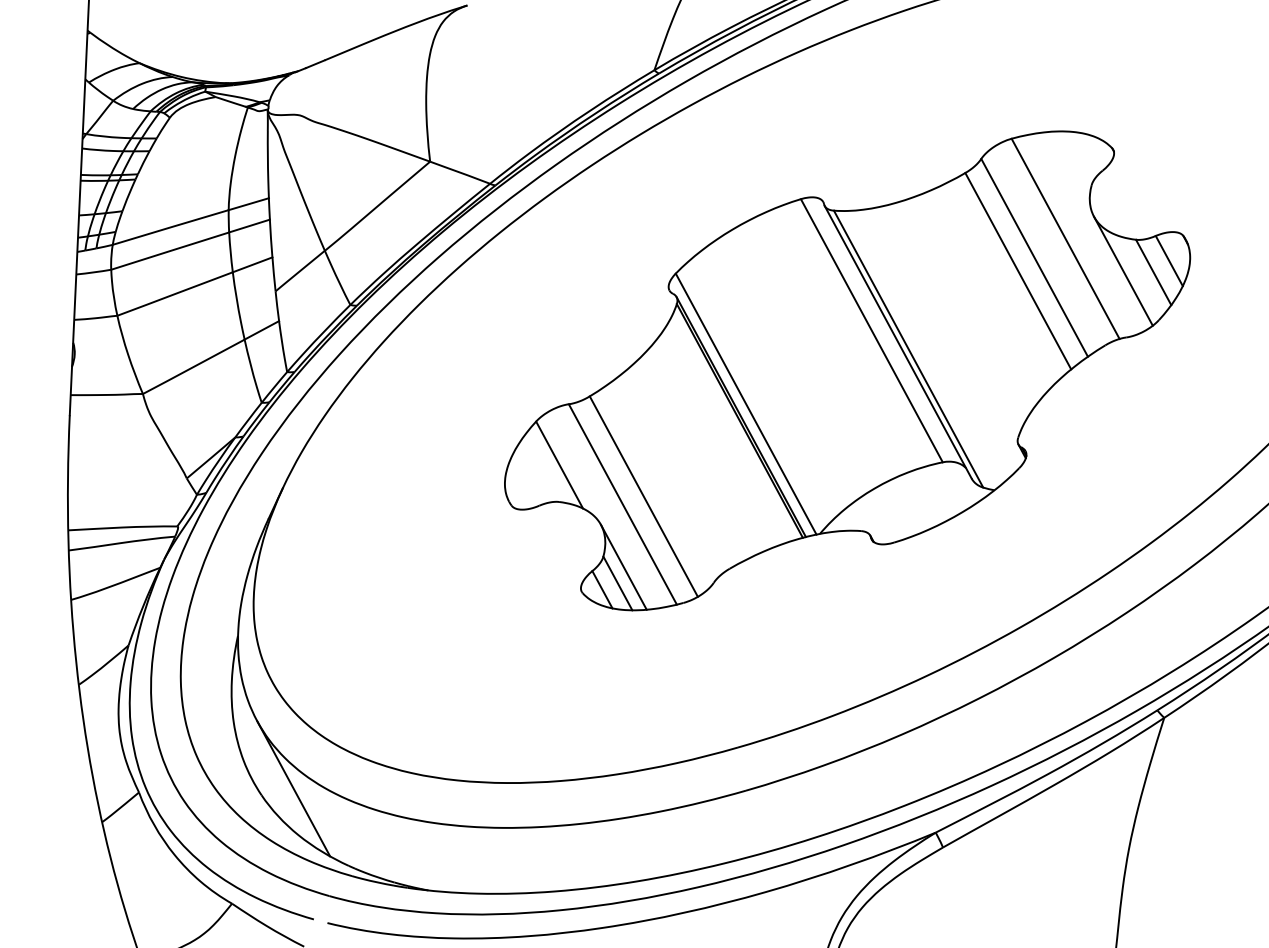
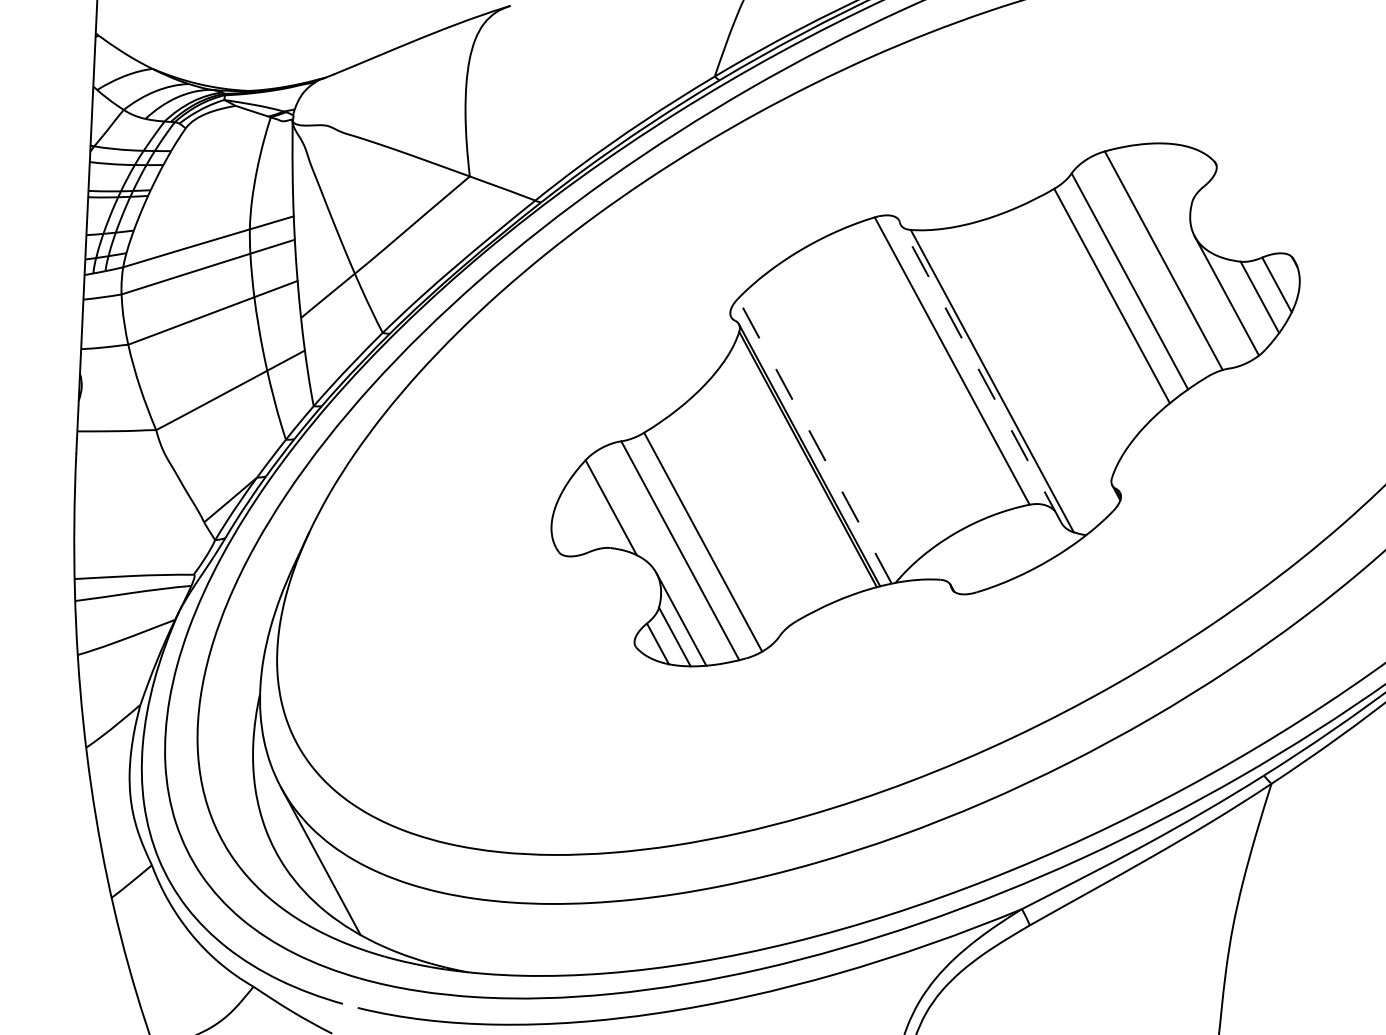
line: (898, 342) -> (981, 373), solid -> dashed
line: (745, 403) -> (814, 440), solid -> dashed

